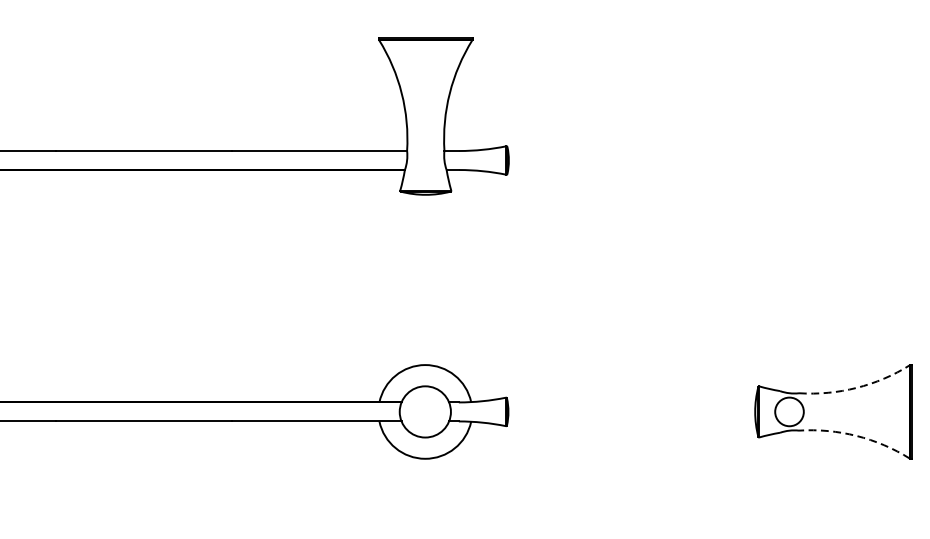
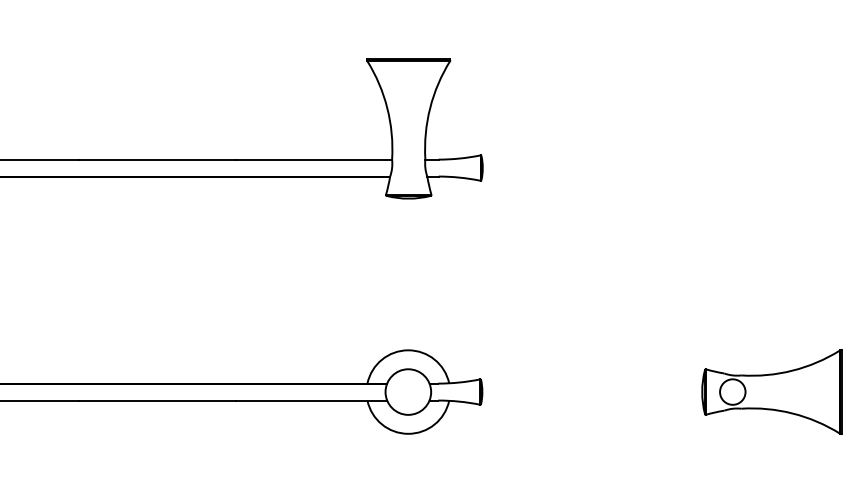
arc: (856, 387) -> (792, 370), dashed -> solid
arc: (856, 435) -> (792, 413), dashed -> solid

